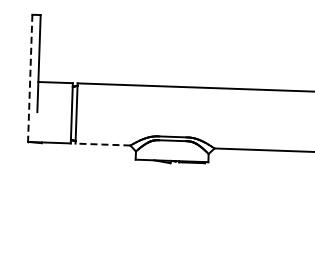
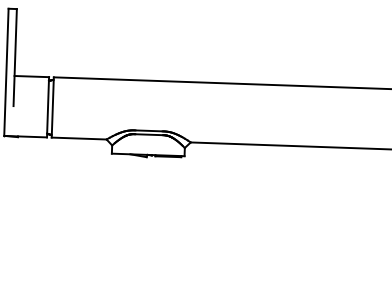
line: (30, 78) -> (6, 72), dashed -> solid
line: (102, 144) -> (78, 138), dashed -> solid

